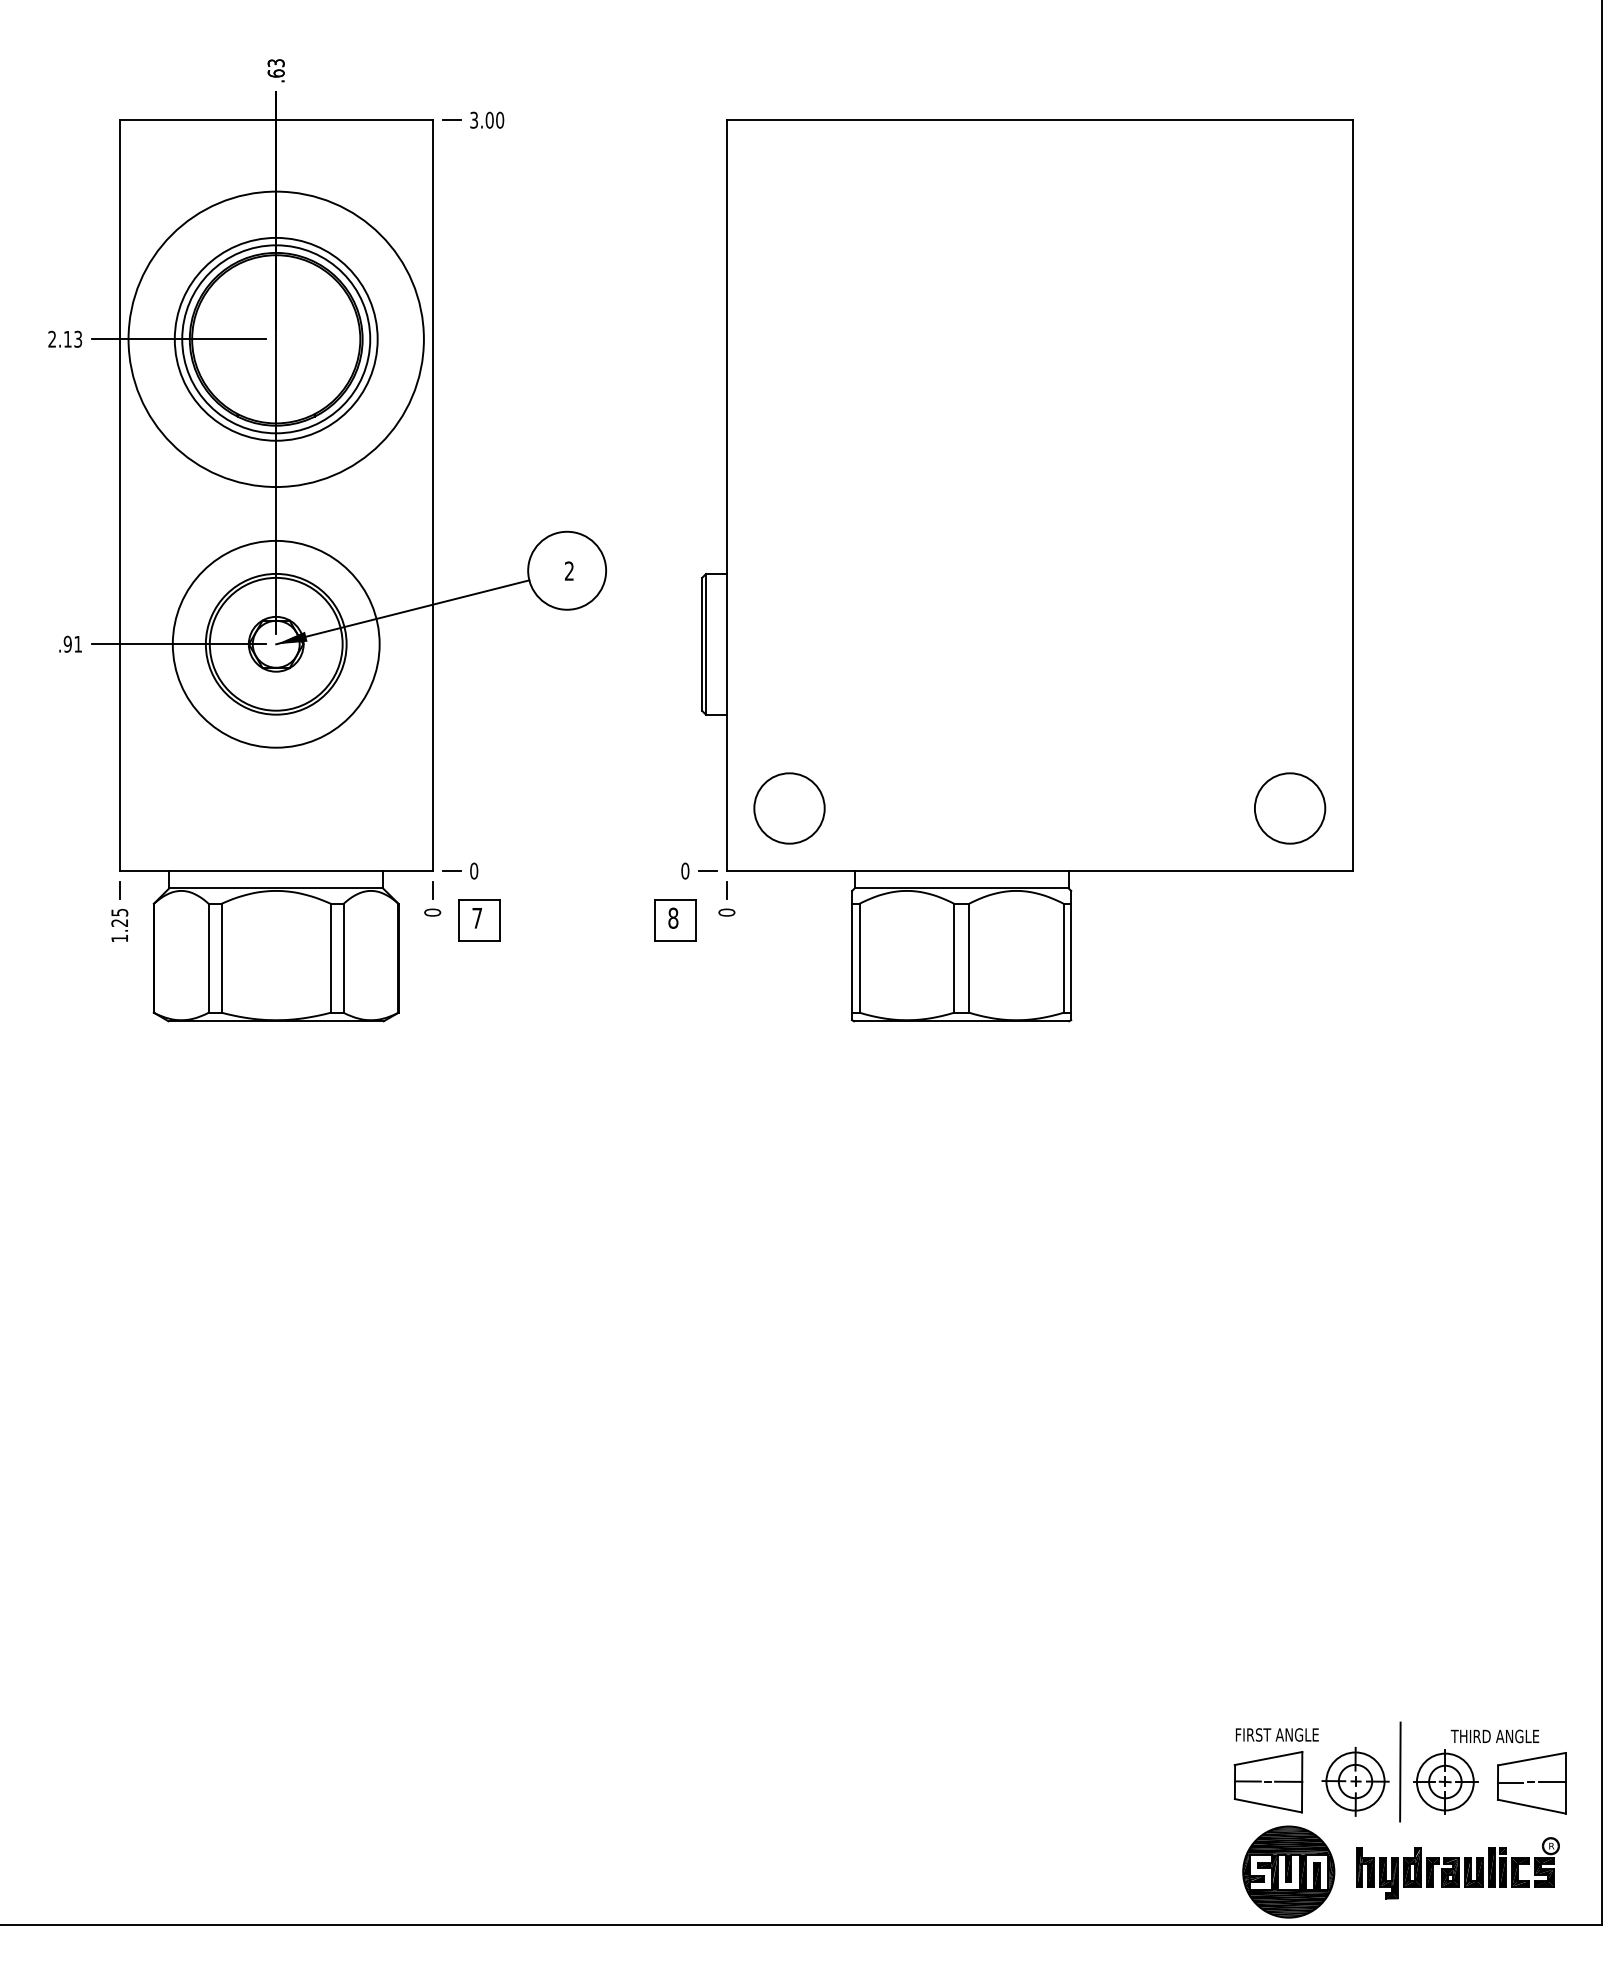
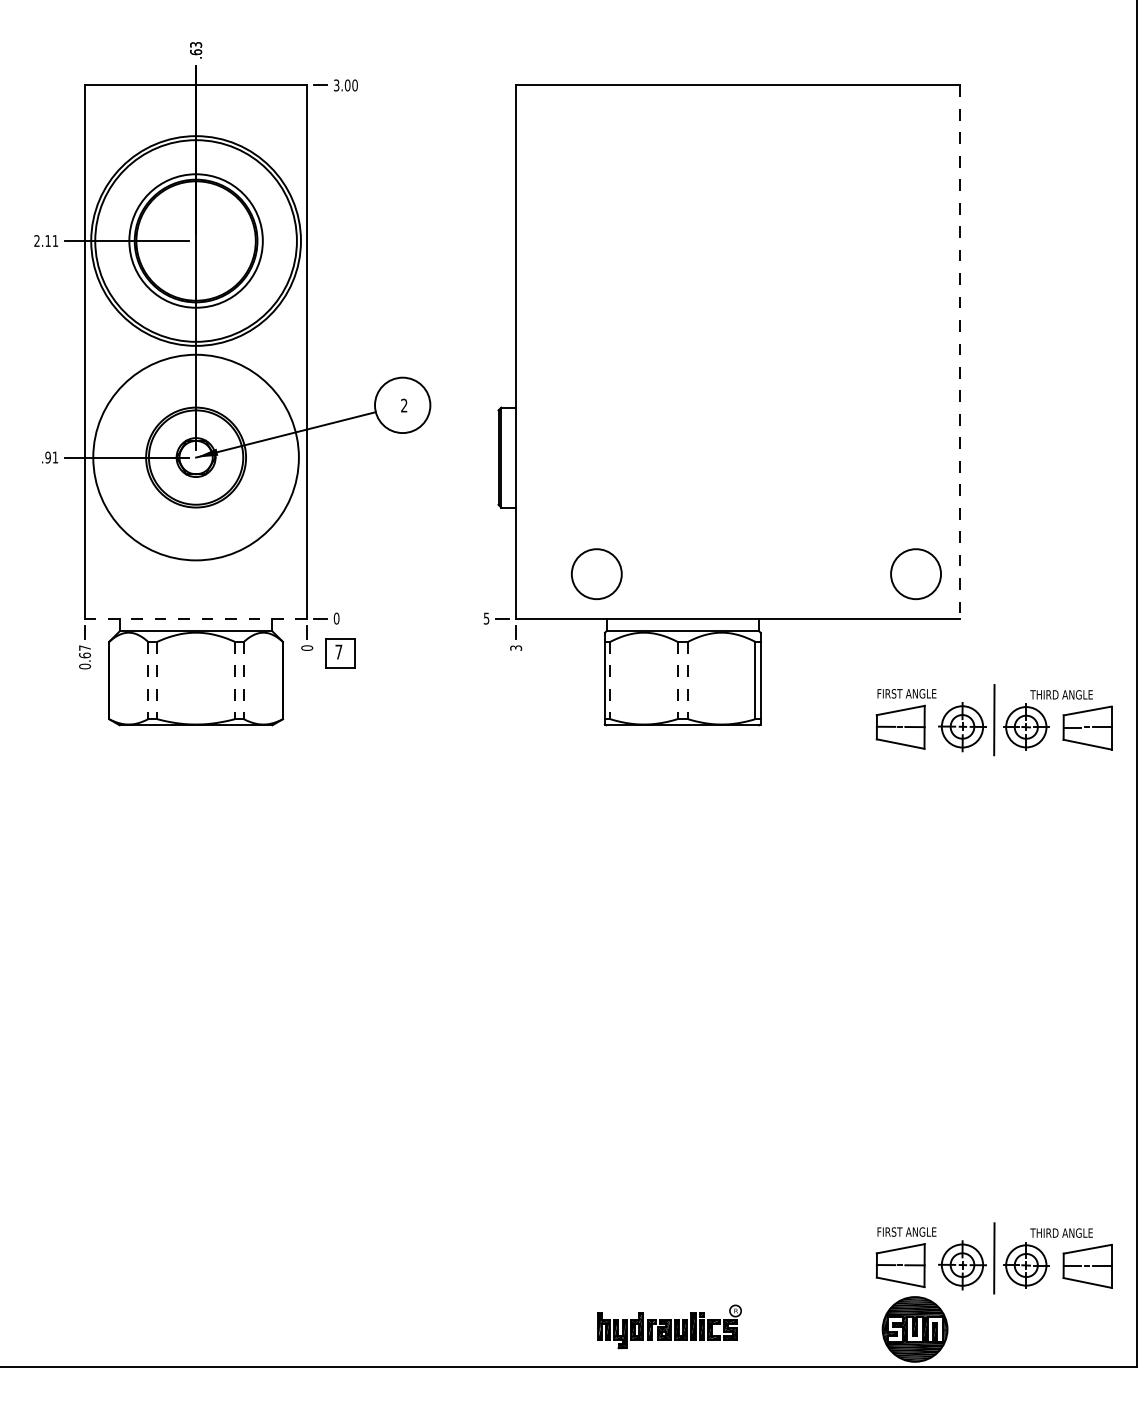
text: (78, 338) -> (55, 240), 2.13 -> 2.11
circle: (275, 338) -> (195, 240), size x1.4
line: (1352, 496) -> (960, 352), solid -> dashed
circle: (275, 643) -> (195, 457), size x1.4
circle: (789, 808) -> (596, 574), moved
text: (685, 870) -> (486, 618), 0 -> 5
line: (275, 871) -> (195, 618), solid -> dashed
text: (726, 912) -> (515, 648), 0 -> 3
part: (675, 920) -> (479, 653), removed
text: (119, 925) -> (84, 657), 1.25 -> 0.67
line: (208, 958) -> (148, 680), solid -> dashed
line: (221, 958) -> (157, 680), solid -> dashed
line: (330, 958) -> (234, 680), solid -> dashed
line: (343, 958) -> (243, 680), solid -> dashed
line: (859, 958) -> (610, 680), solid -> dashed
line: (954, 958) -> (677, 680), solid -> dashed
line: (969, 958) -> (688, 680), solid -> dashed
part: (1399, 1013) -> (993, 719), added
part: (1457, 1868) -> (669, 1326), moved

